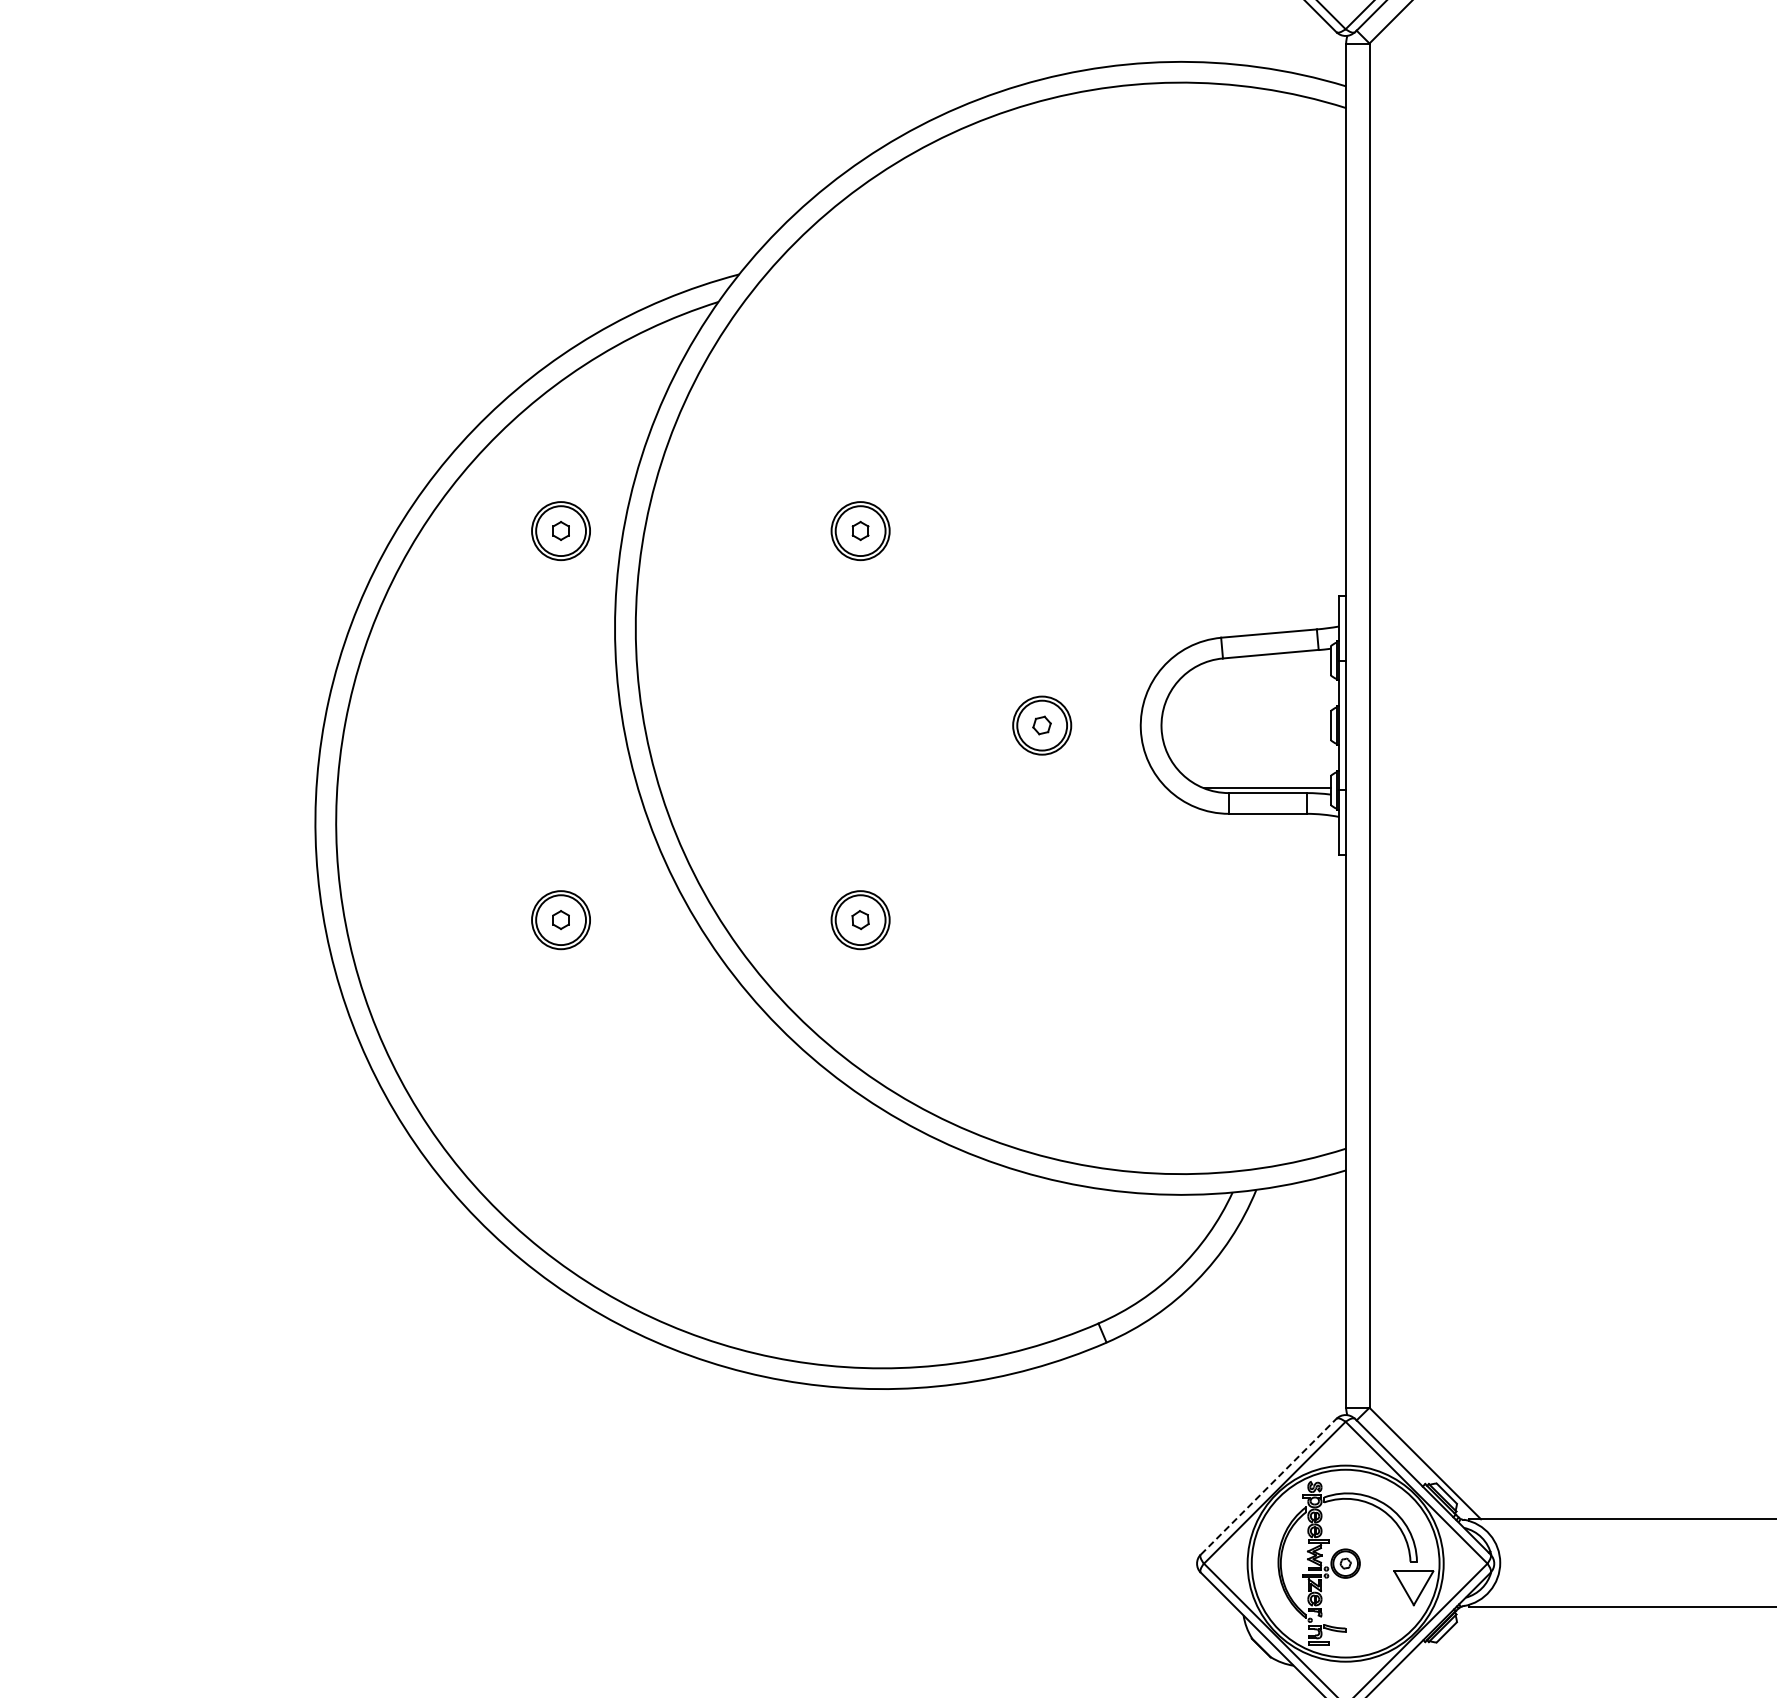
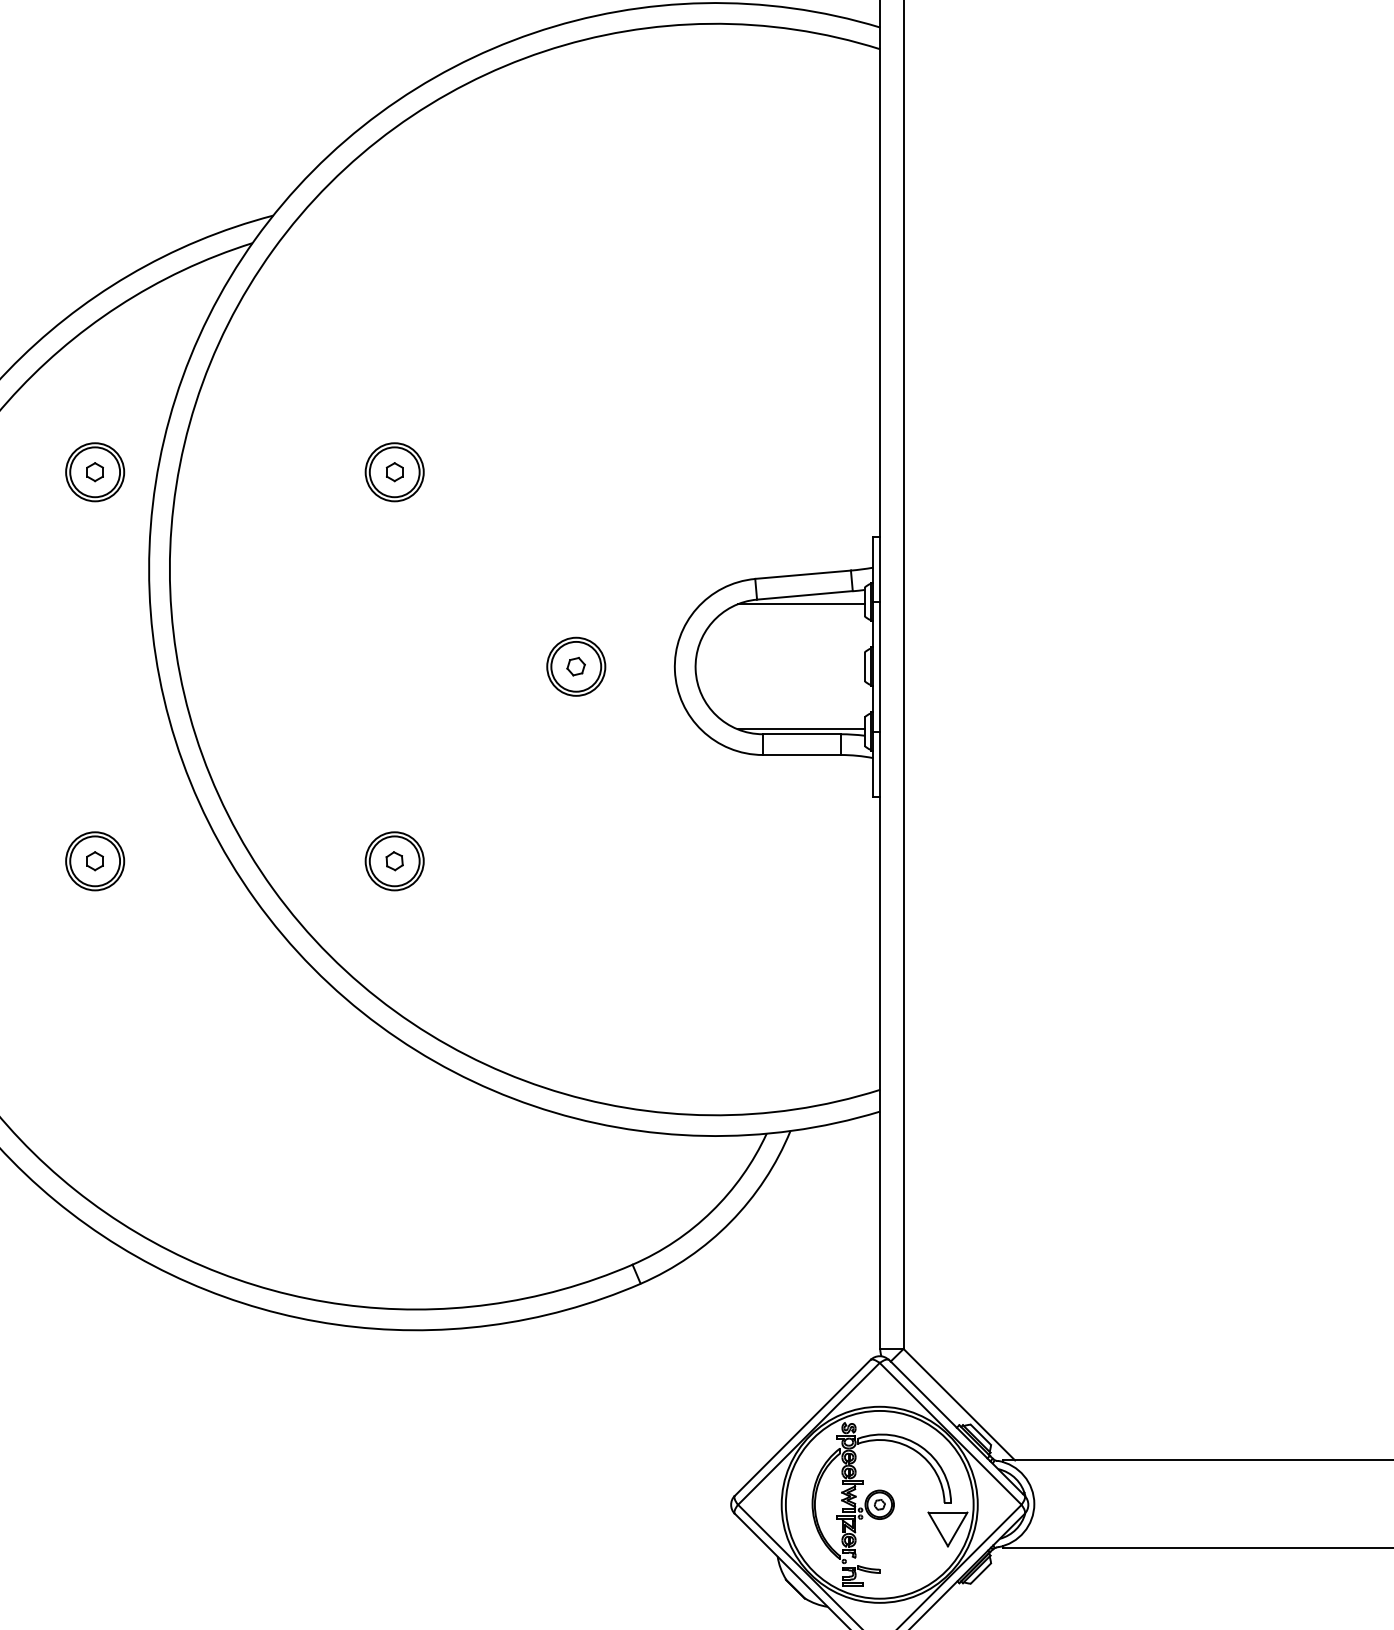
line: (1266, 662) -> (800, 603), added
line: (1269, 1486) -> (803, 1427), dashed -> solid

